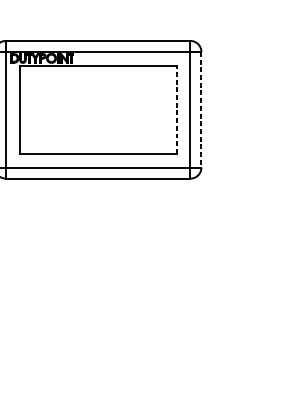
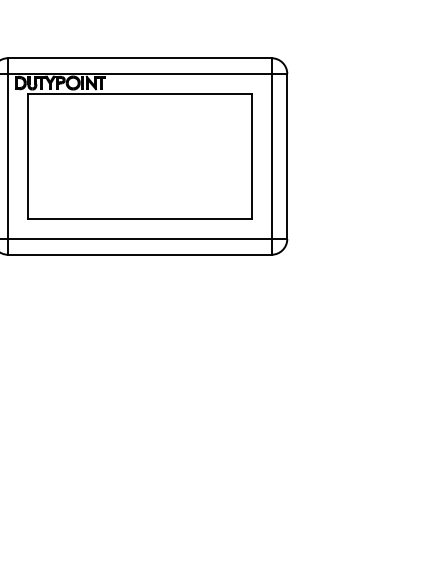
line: (176, 109) -> (251, 156), dashed -> solid
line: (201, 109) -> (287, 156), dashed -> solid

